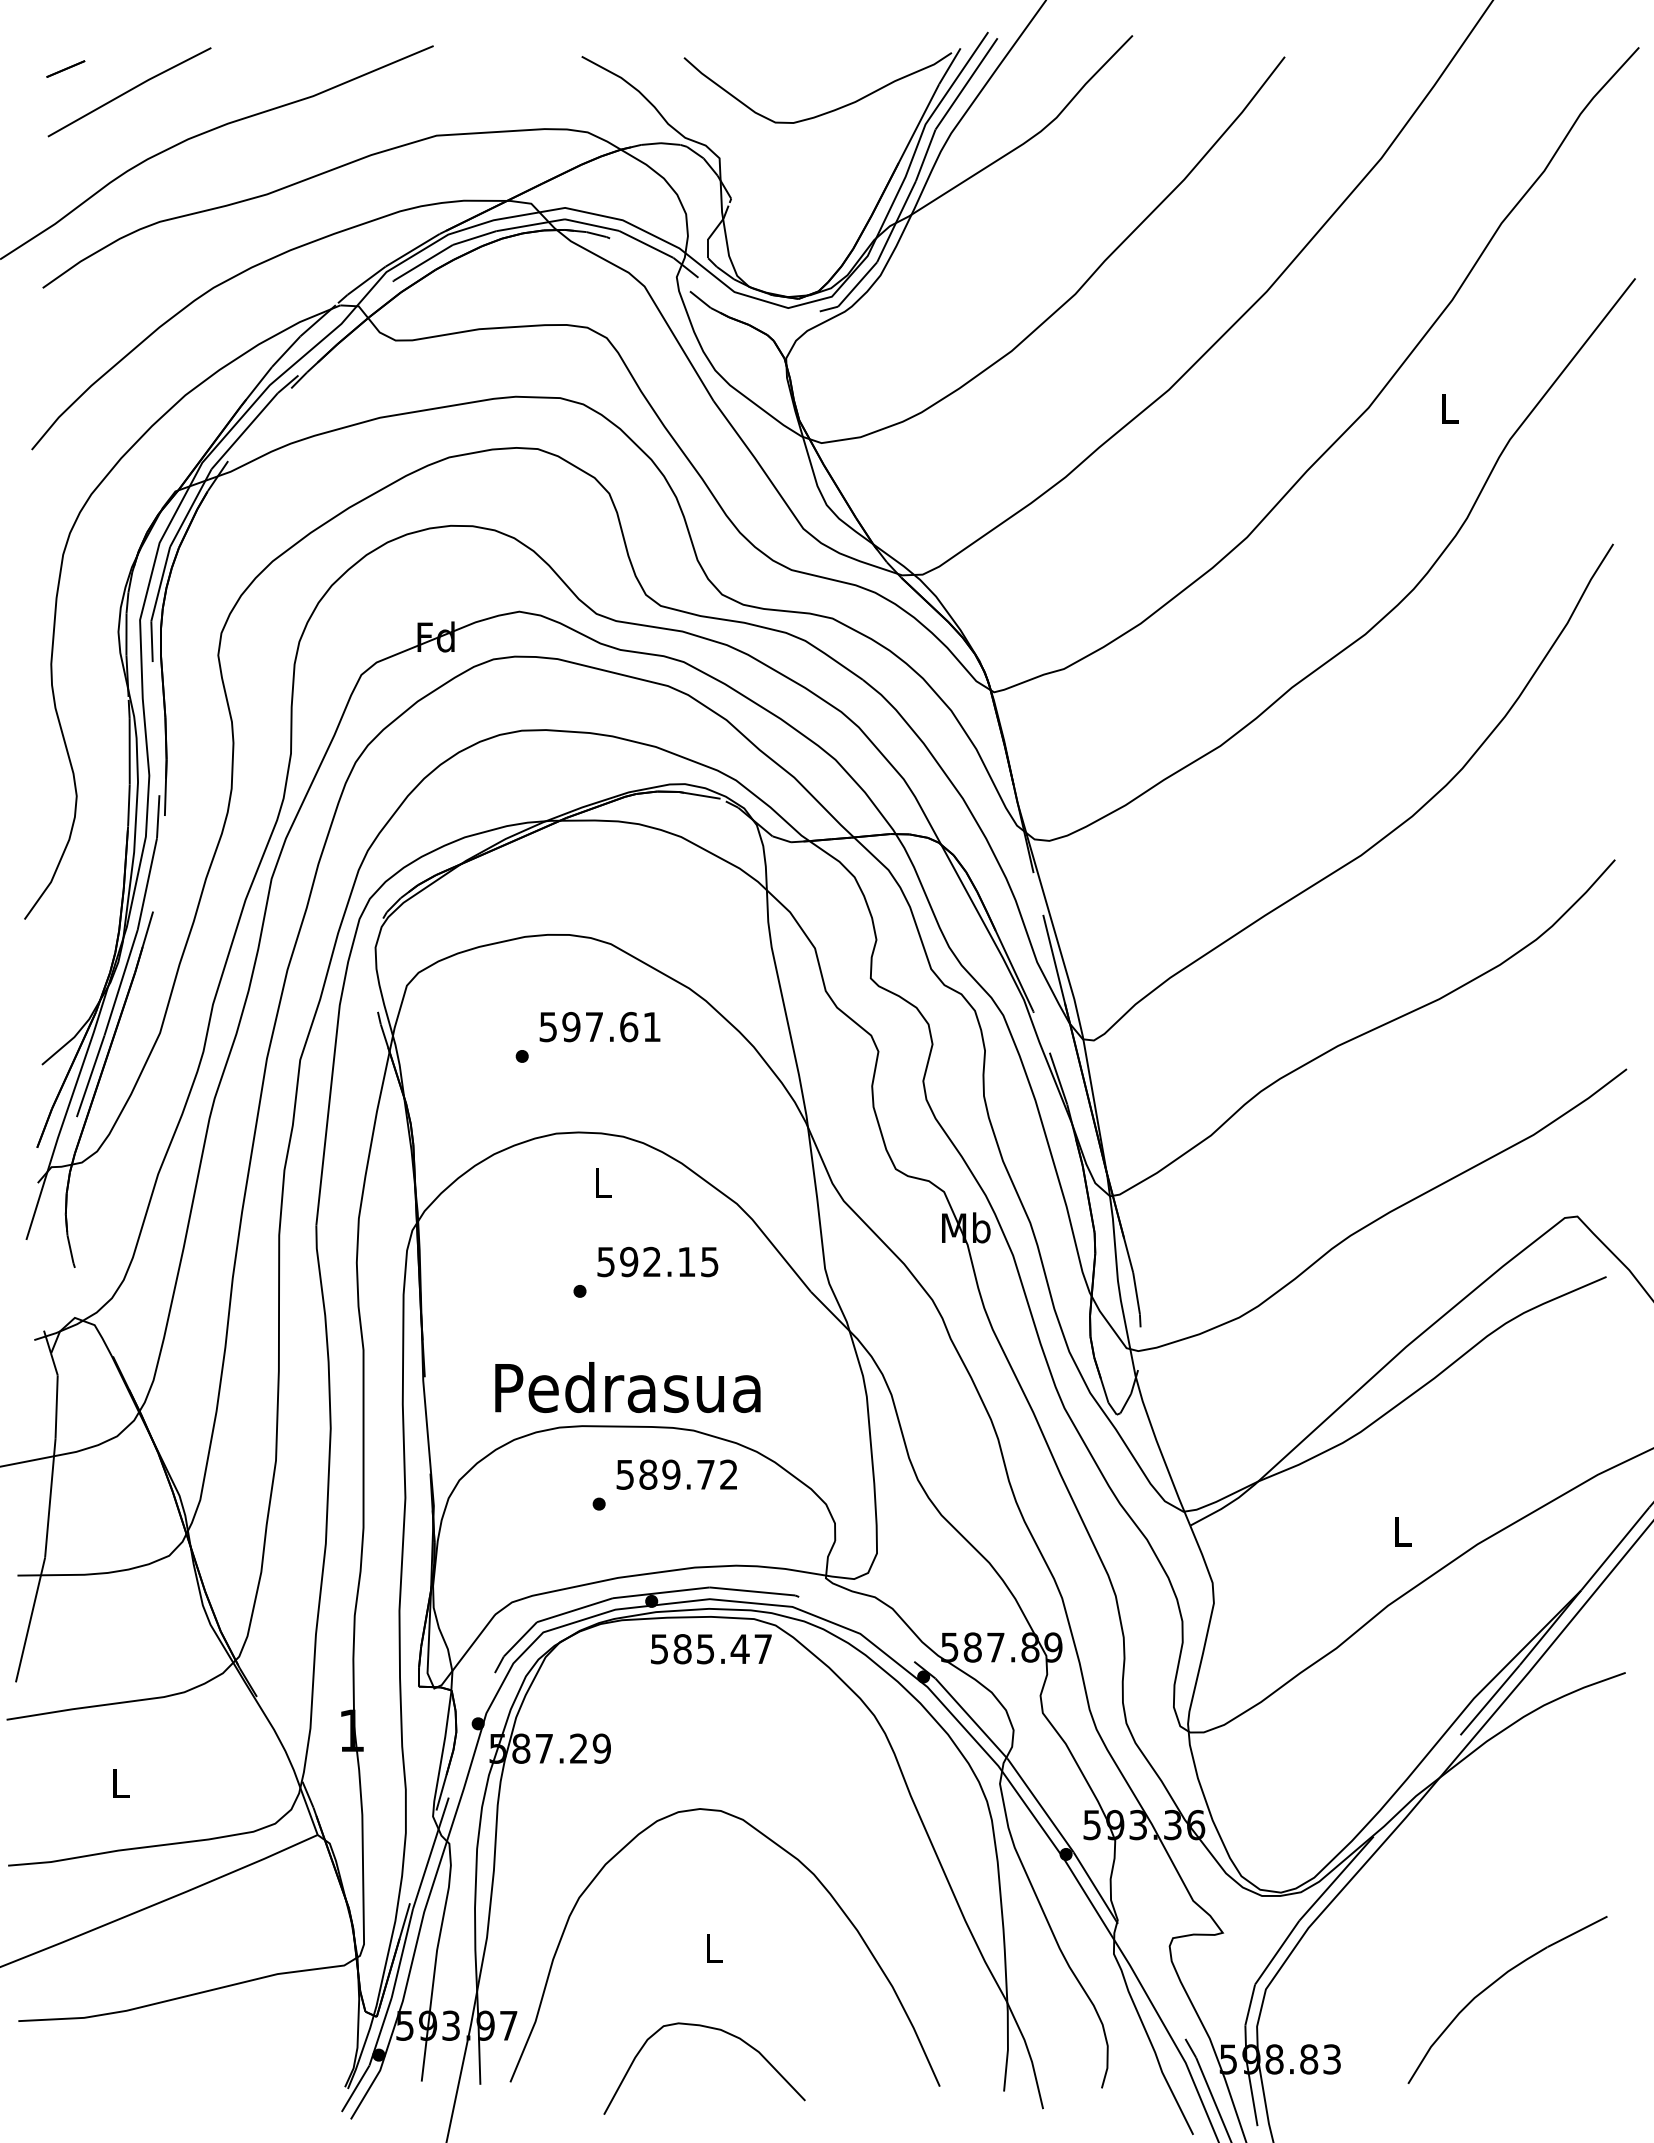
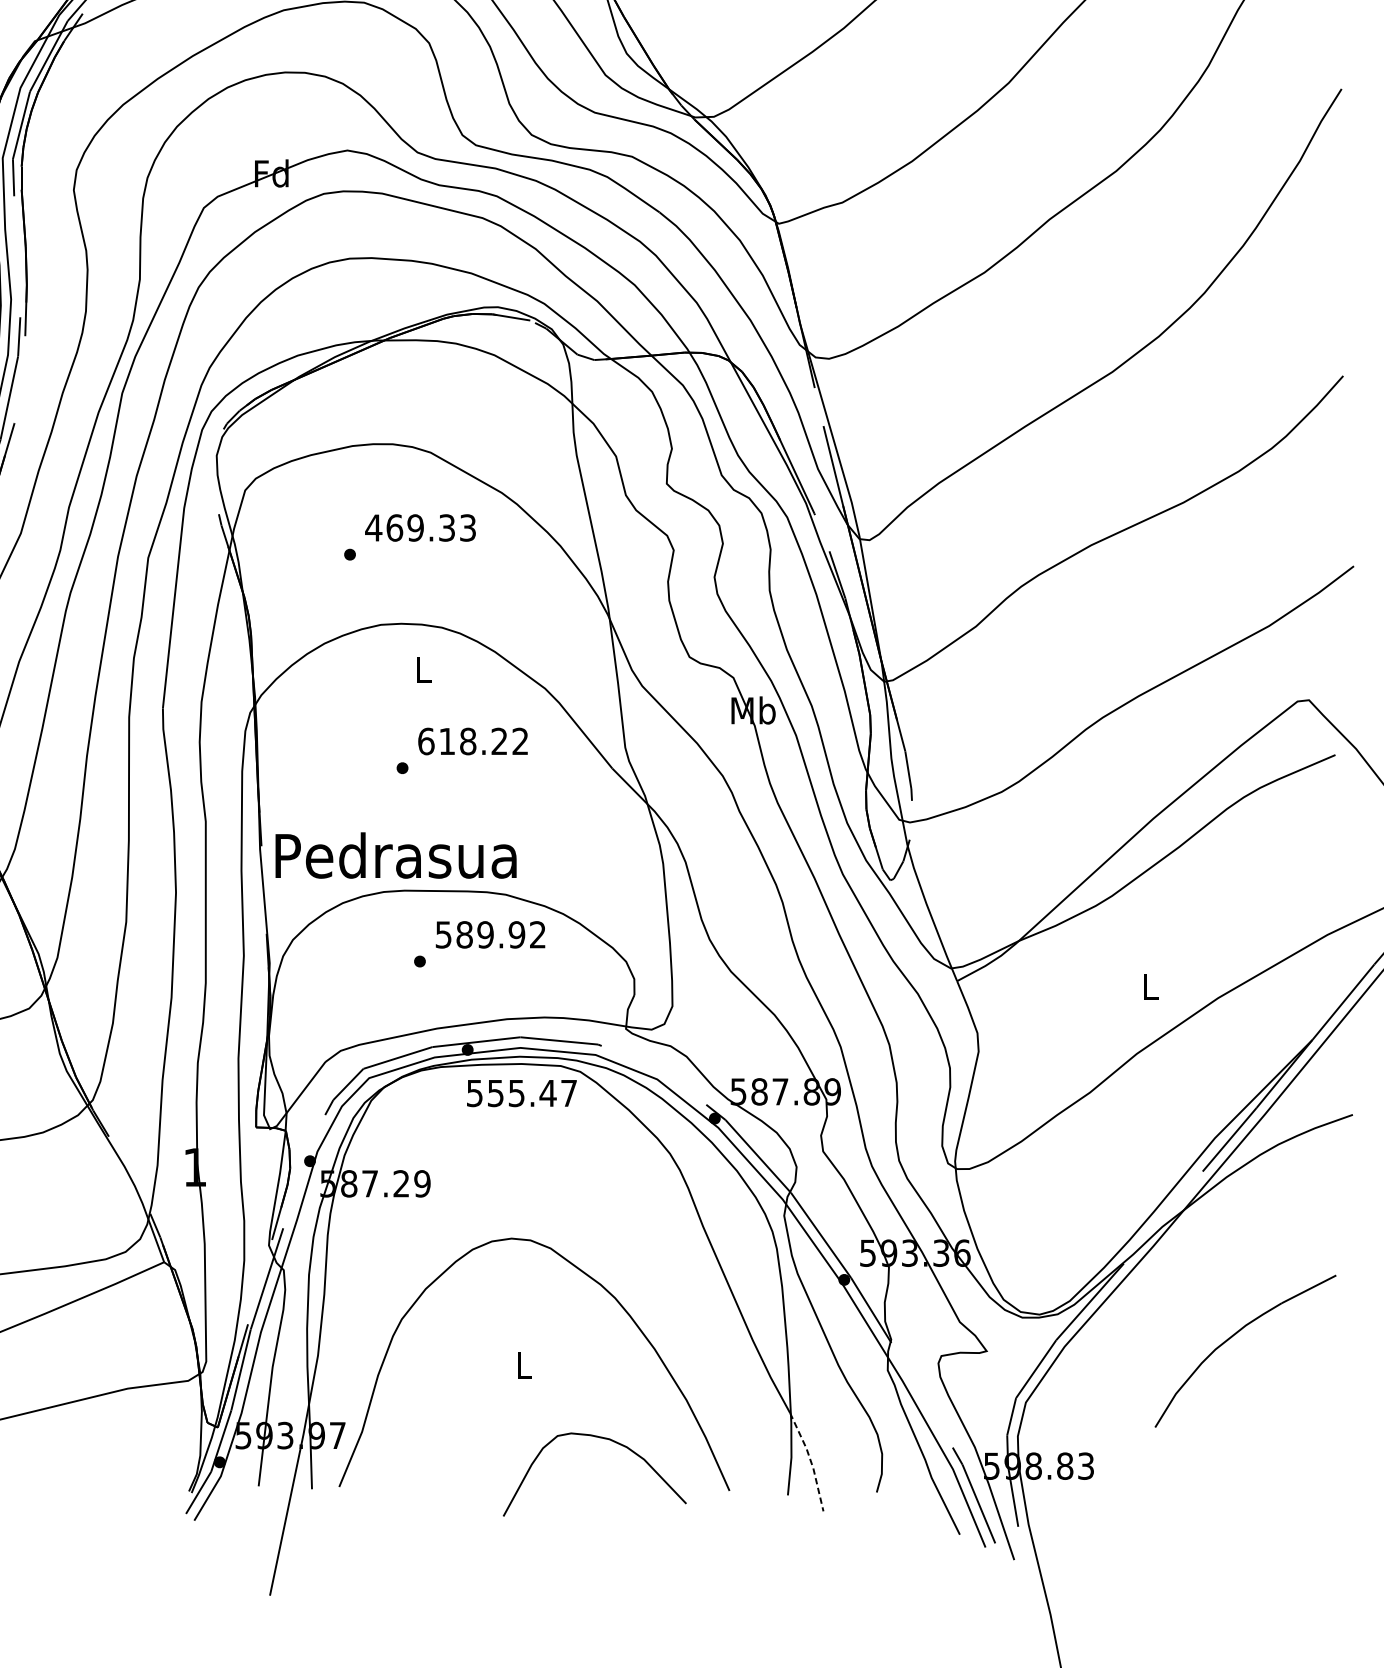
text: (599, 1026) -> (420, 527), 597.61 -> 469.33
text: (657, 1261) -> (472, 741), 592.15 -> 618.22
text: (627, 1387) -> (395, 855), moved
text: (705, 1474) -> (516, 934), 589.72 -> 589.92
text: (682, 1649) -> (495, 1093), 585.47 -> 555.47
part: (1493, 1984) -> (1232, 1337), moved
curve: (713, 2029) -> (602, 1439), moved
line: (1029, 2053) -> (811, 1460), solid -> dashed

